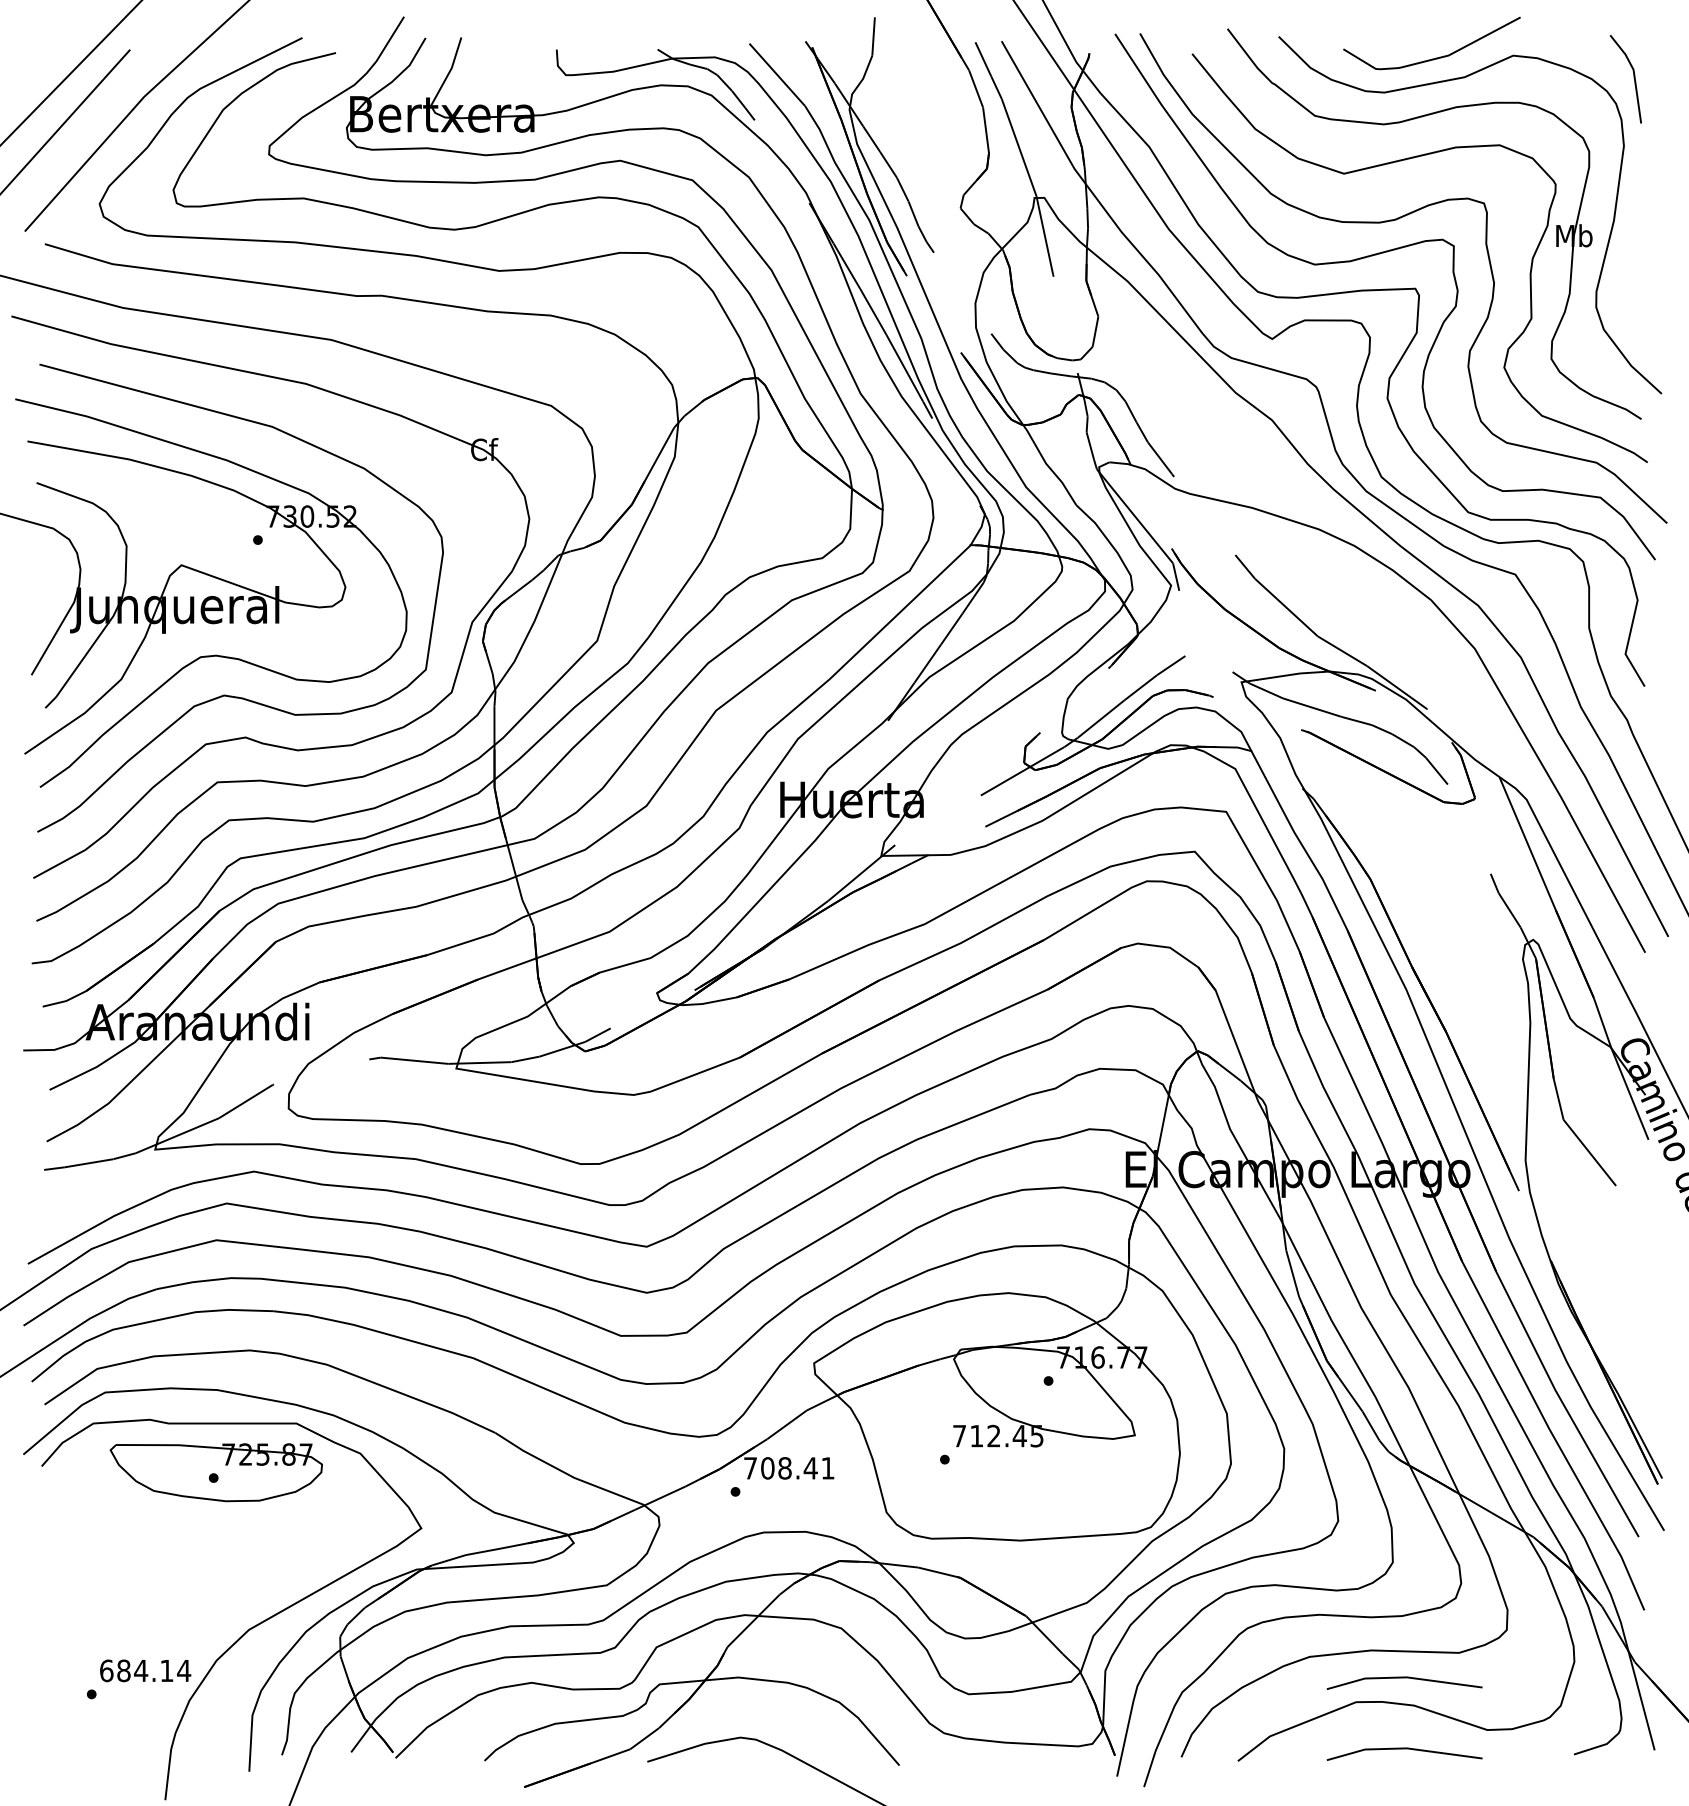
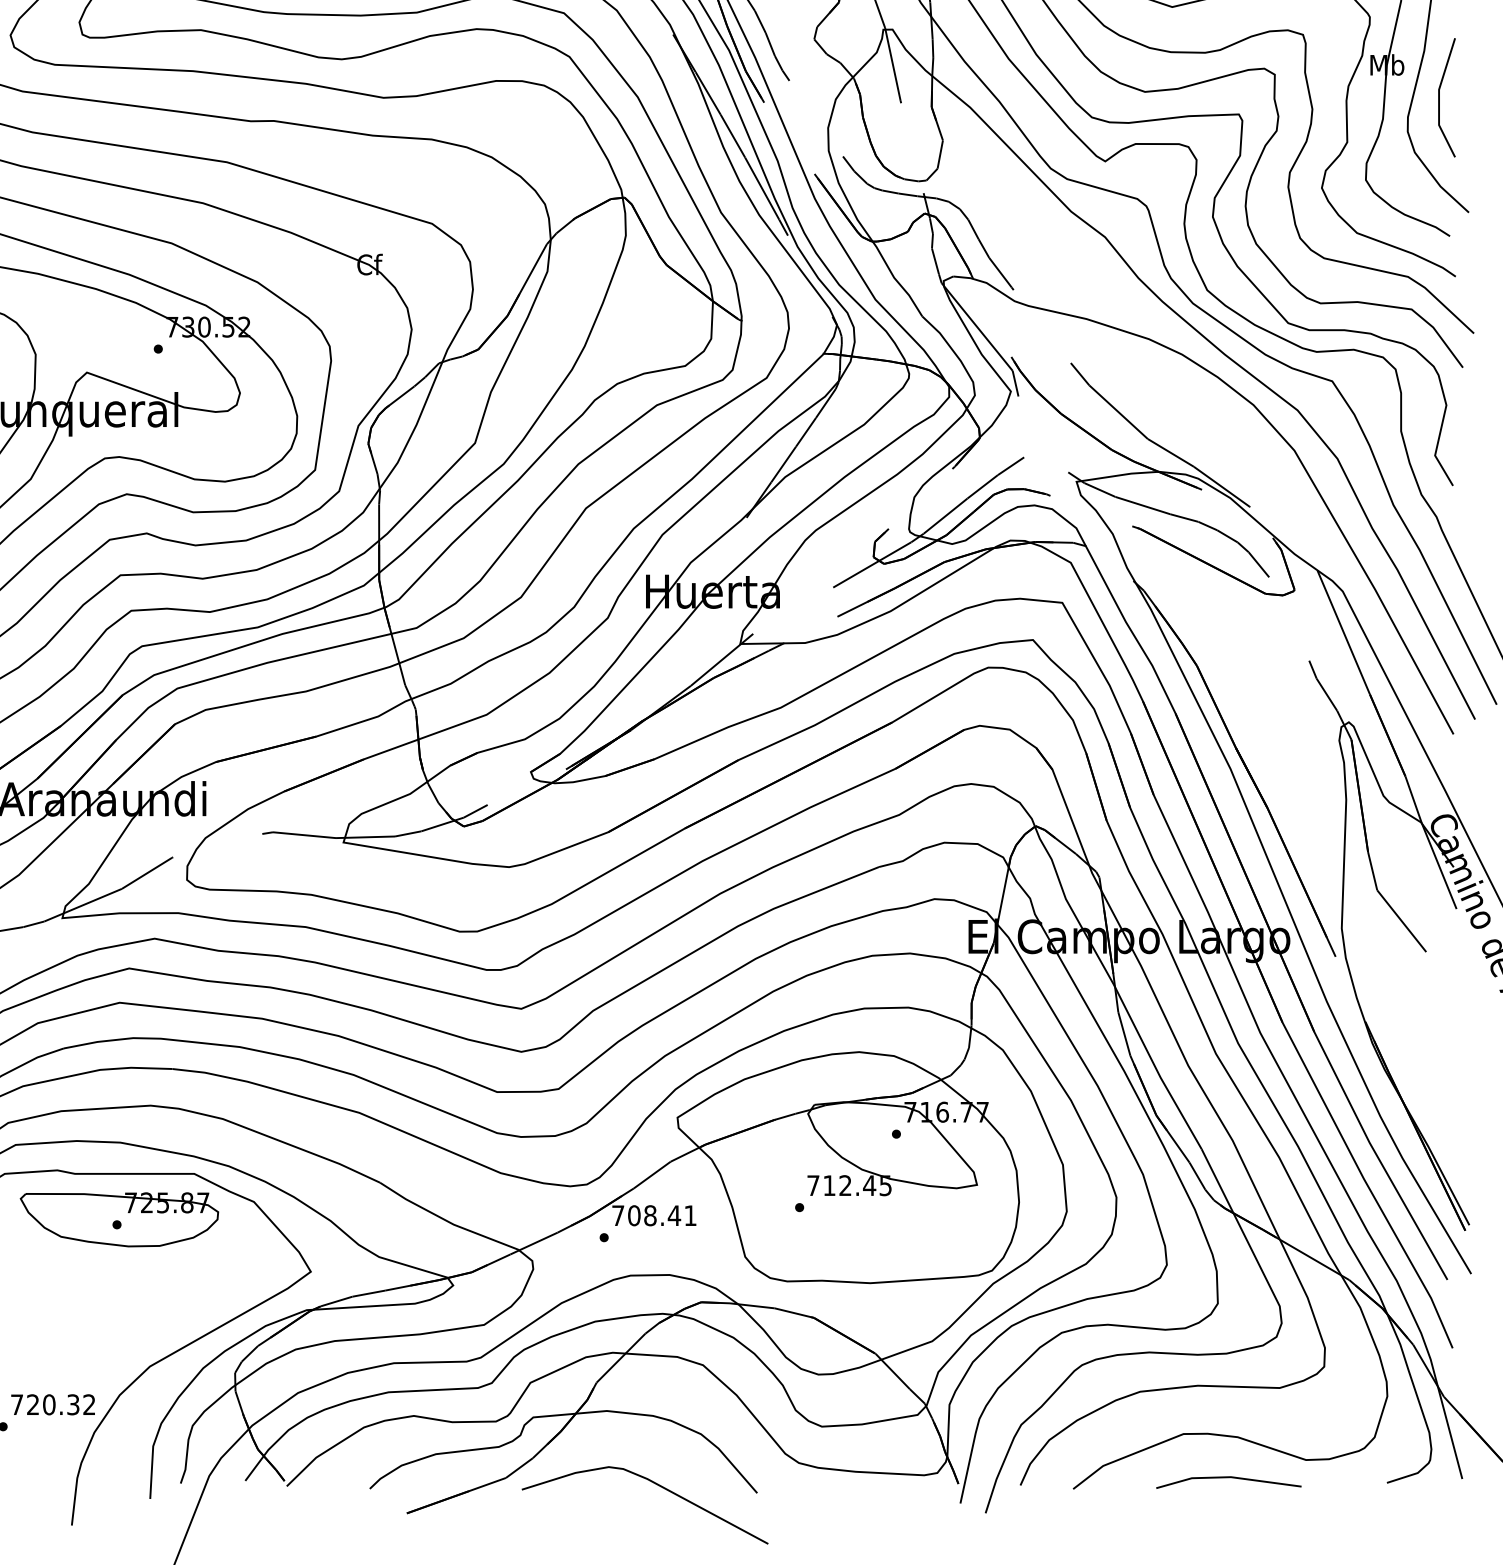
line: (1630, 270) -> (1439, 97), added
text: (145, 1670) -> (53, 1404), 684.14 -> 720.32
line: (1404, 1678) -> (1228, 1411), removed

